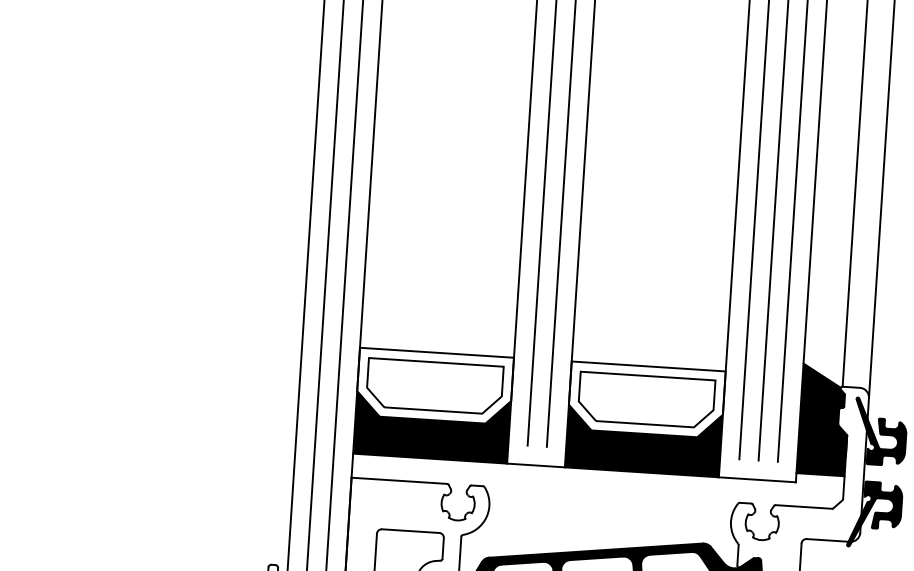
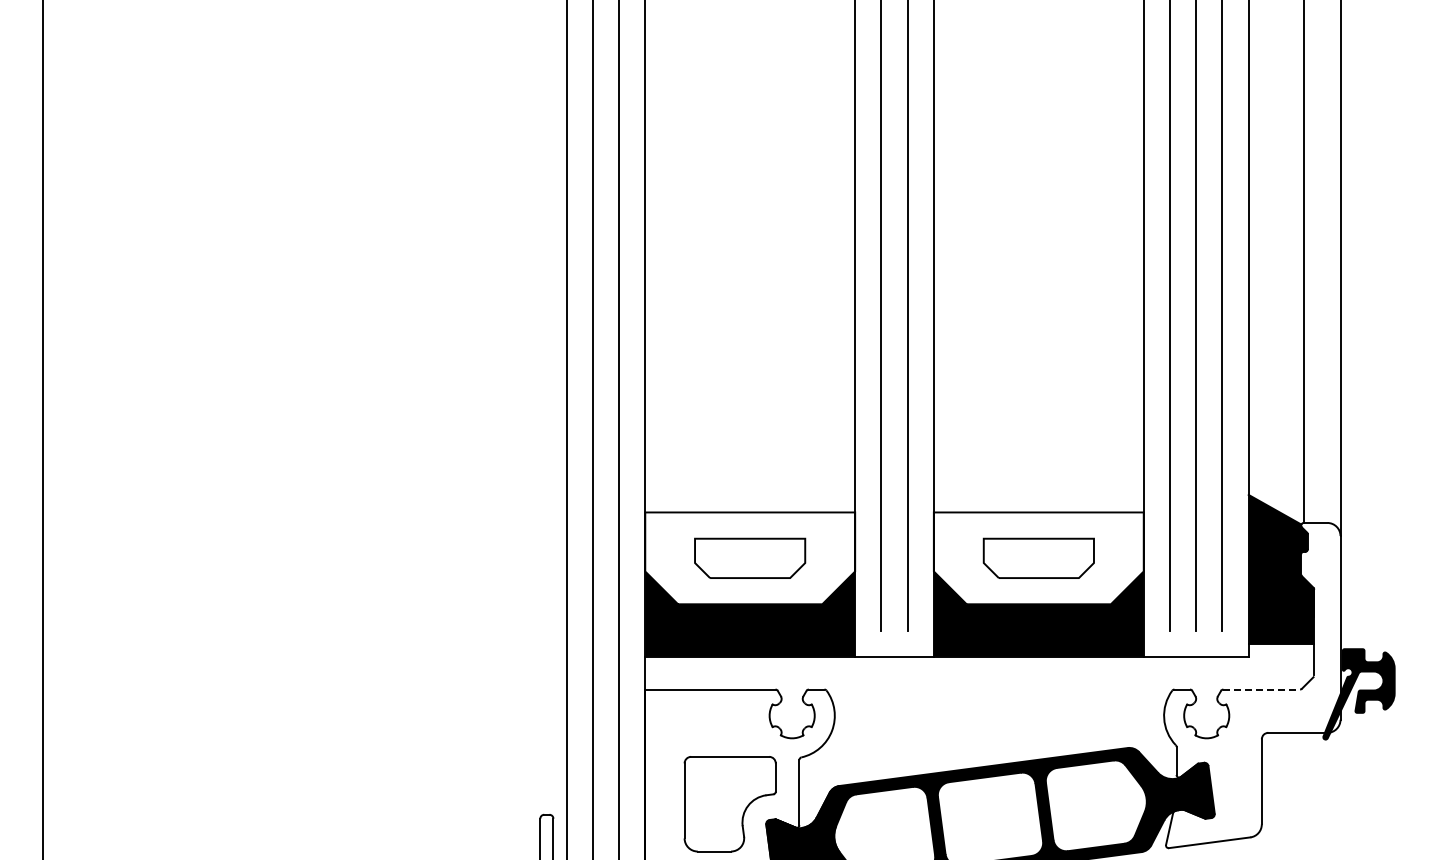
part: (434, 386) -> (749, 558), size x0.6
part: (646, 400) -> (1038, 558), size x0.6
fill: (880, 431) -> (1358, 580), removed
line: (804, 506) -> (1262, 689), solid -> dashed

